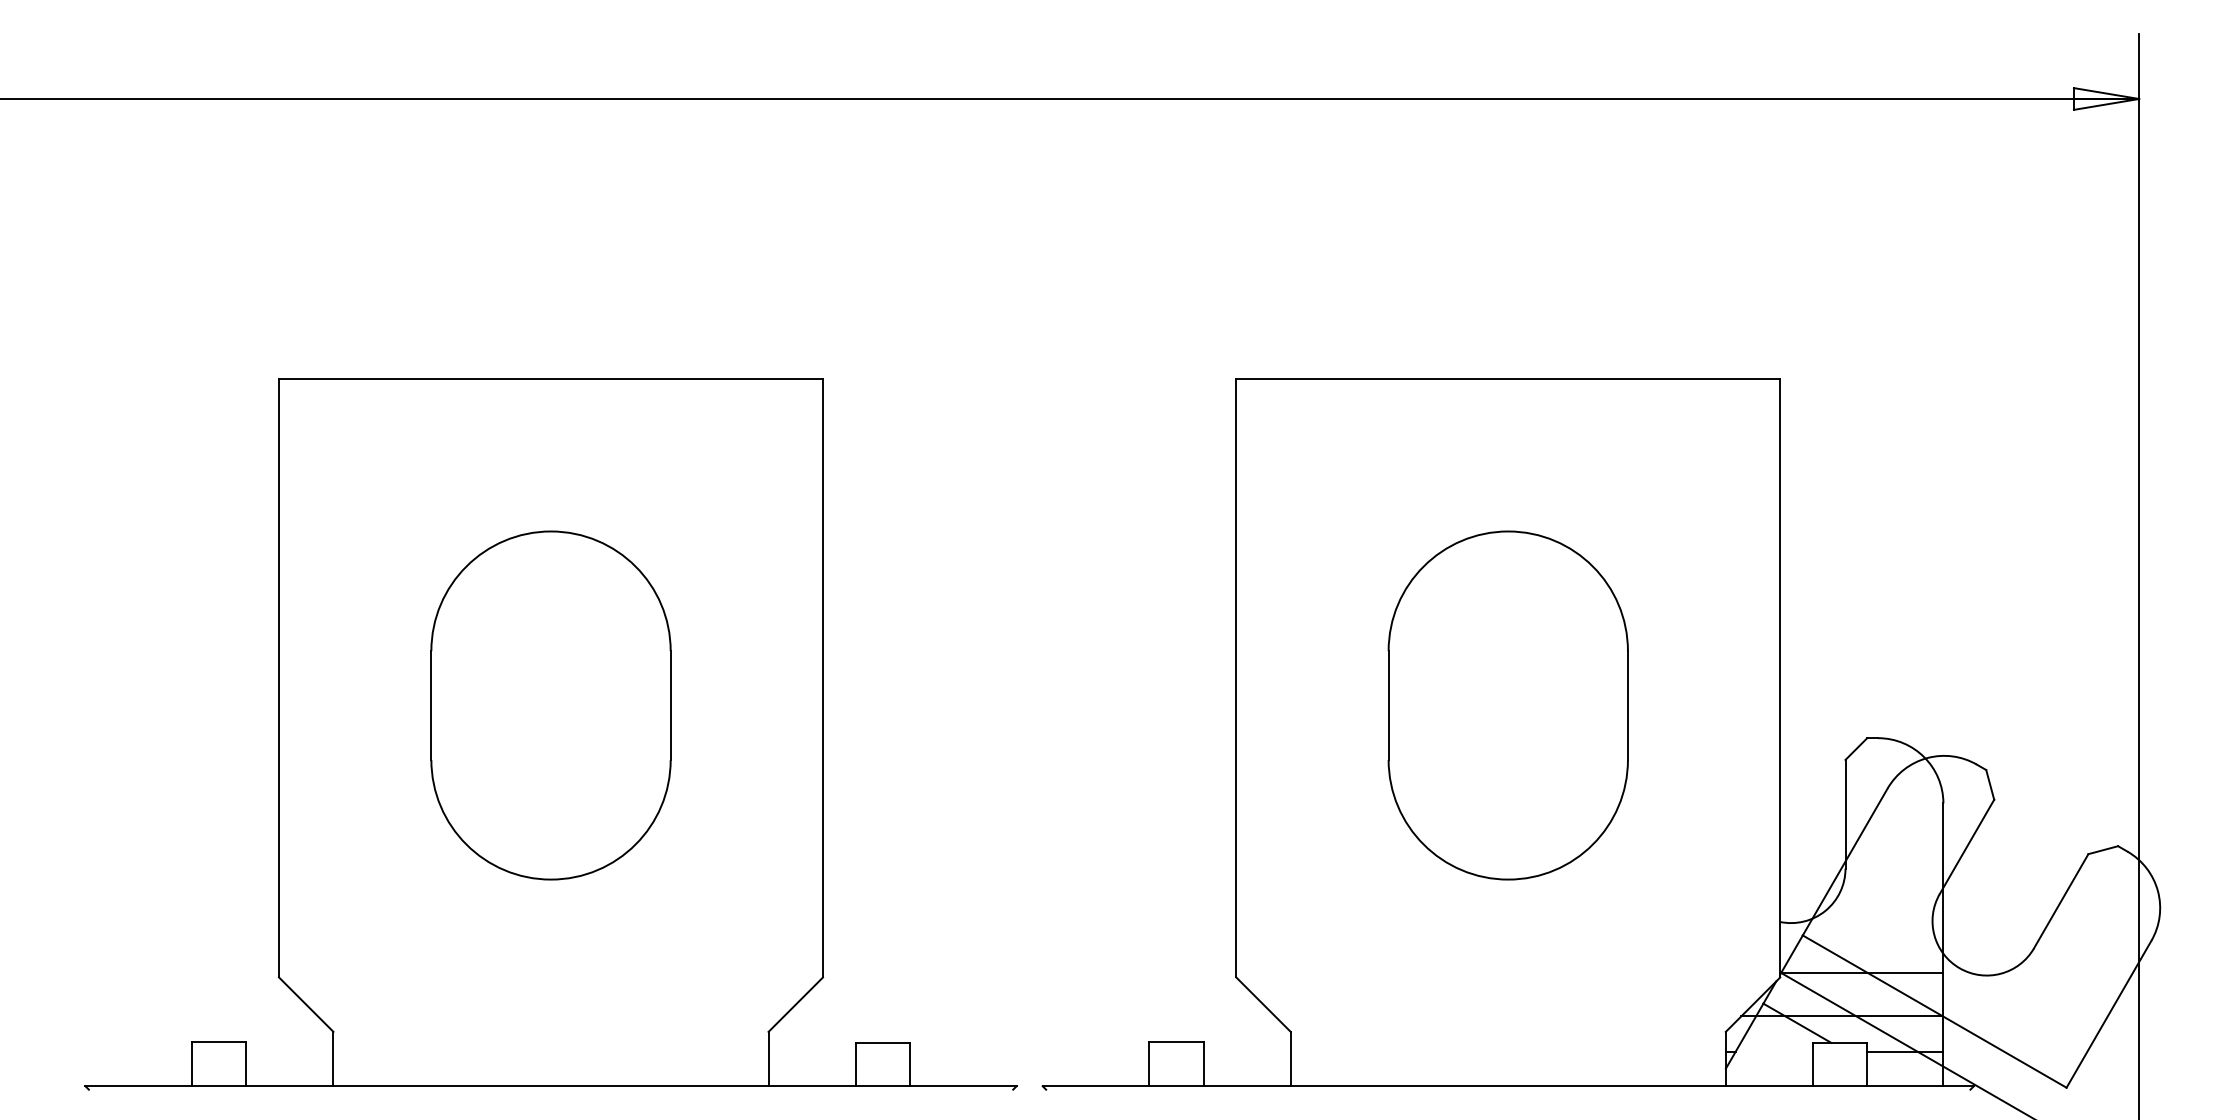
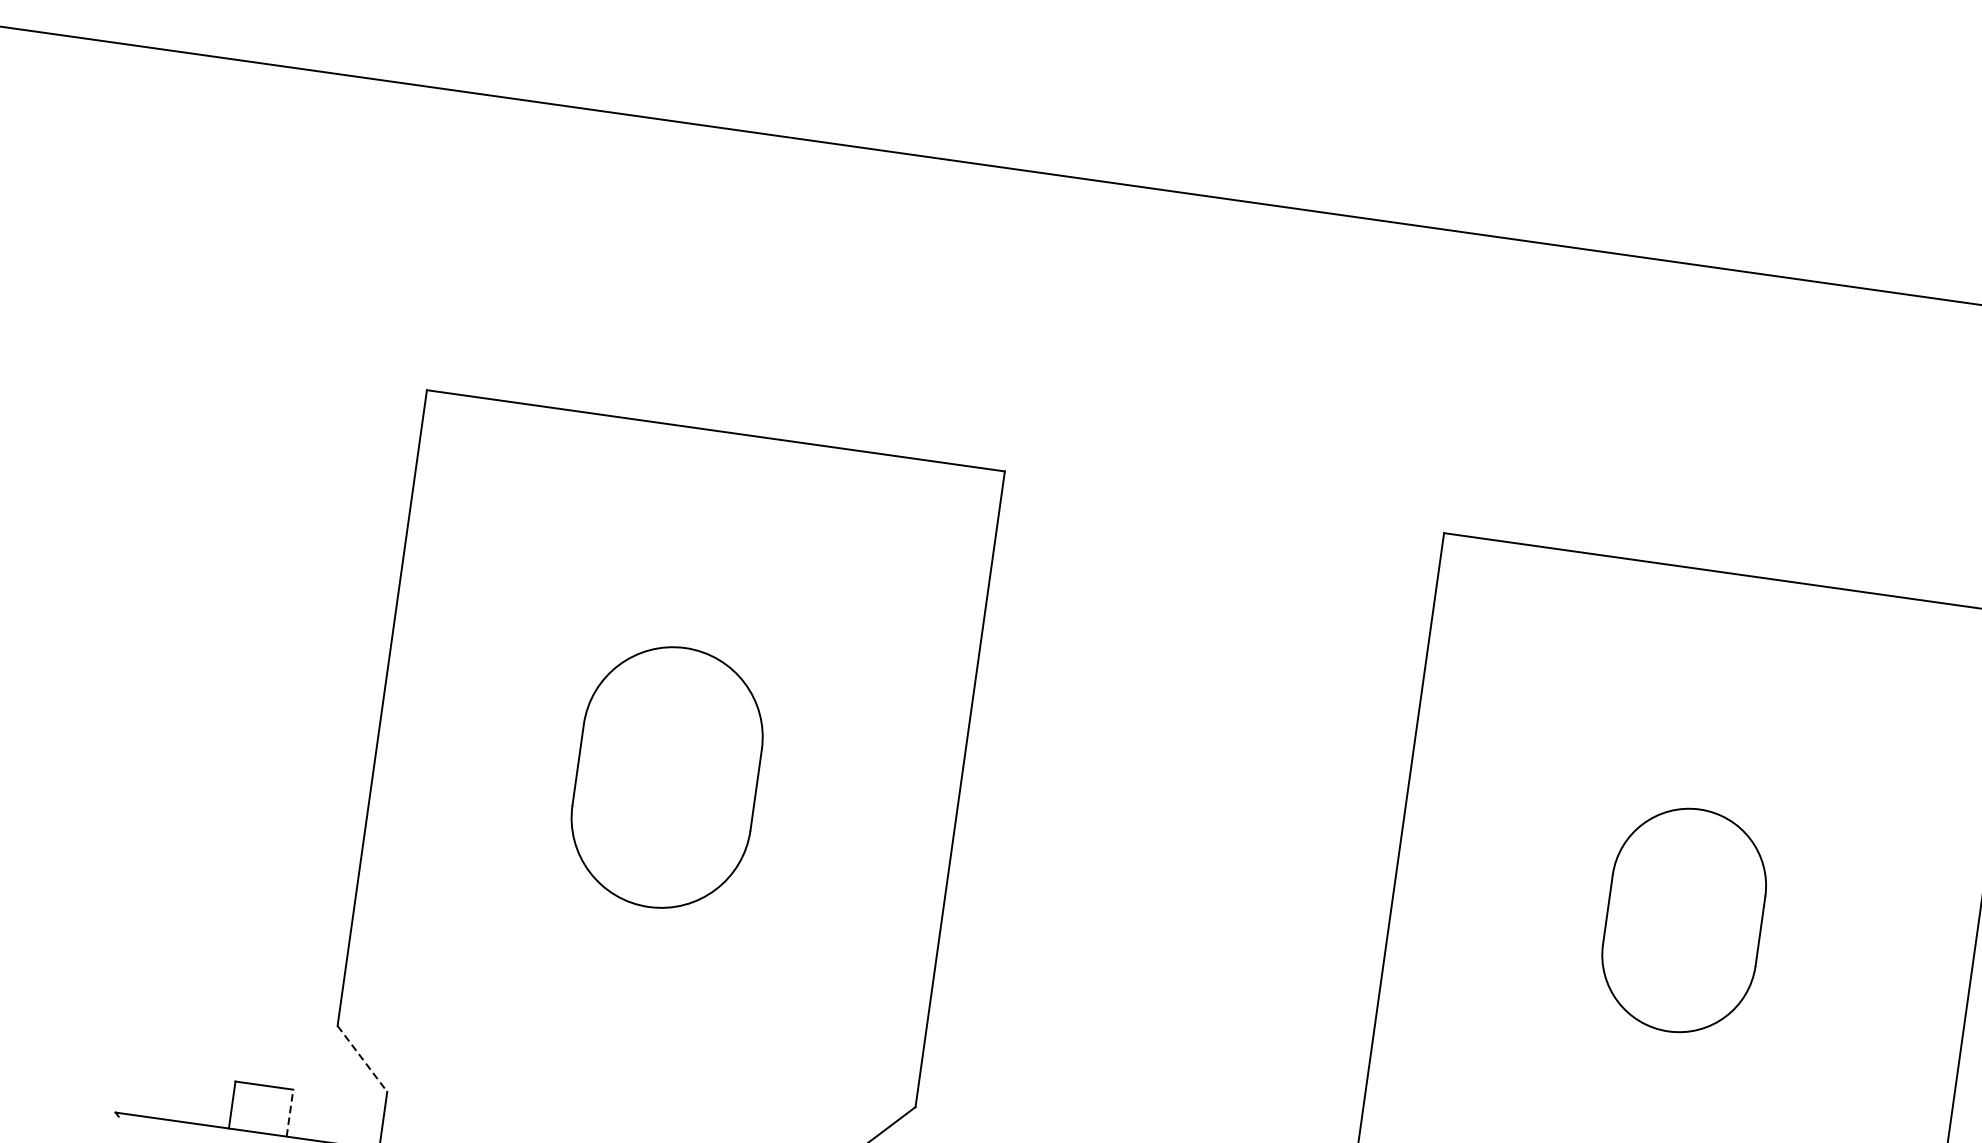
part: (550, 705) -> (666, 777), size x0.7
part: (1507, 705) -> (1683, 920), size x0.6
line: (306, 1005) -> (362, 1059), solid -> dashed
line: (246, 1063) -> (290, 1112), solid -> dashed

